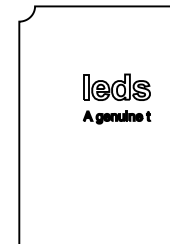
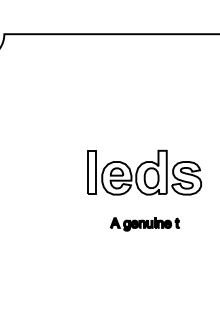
part: (117, 117) -> (145, 224), size x0.6

